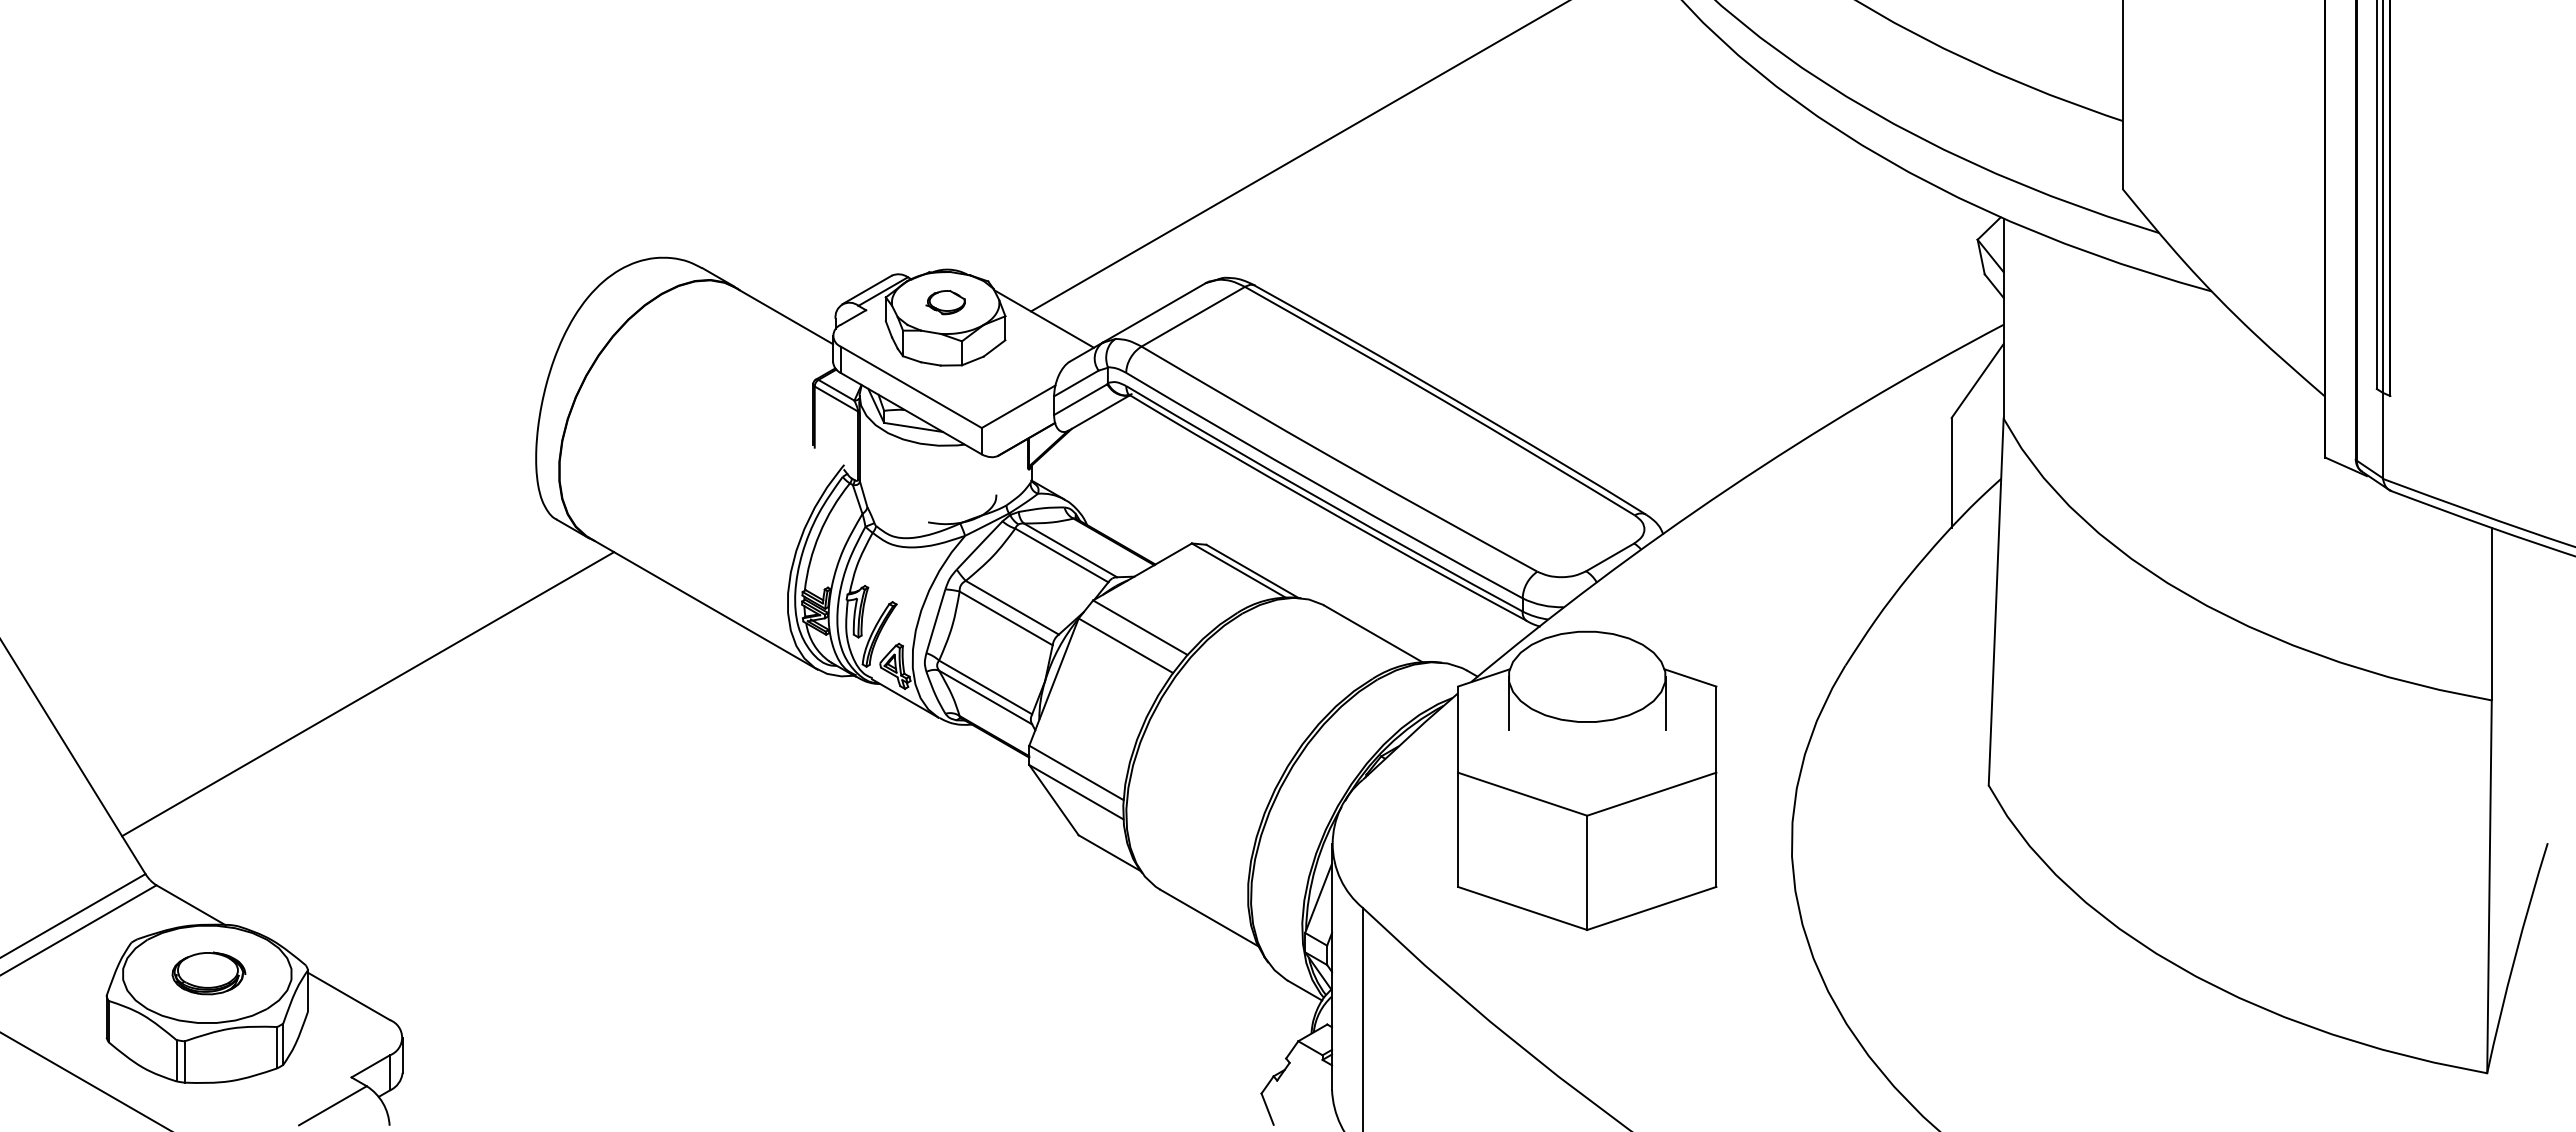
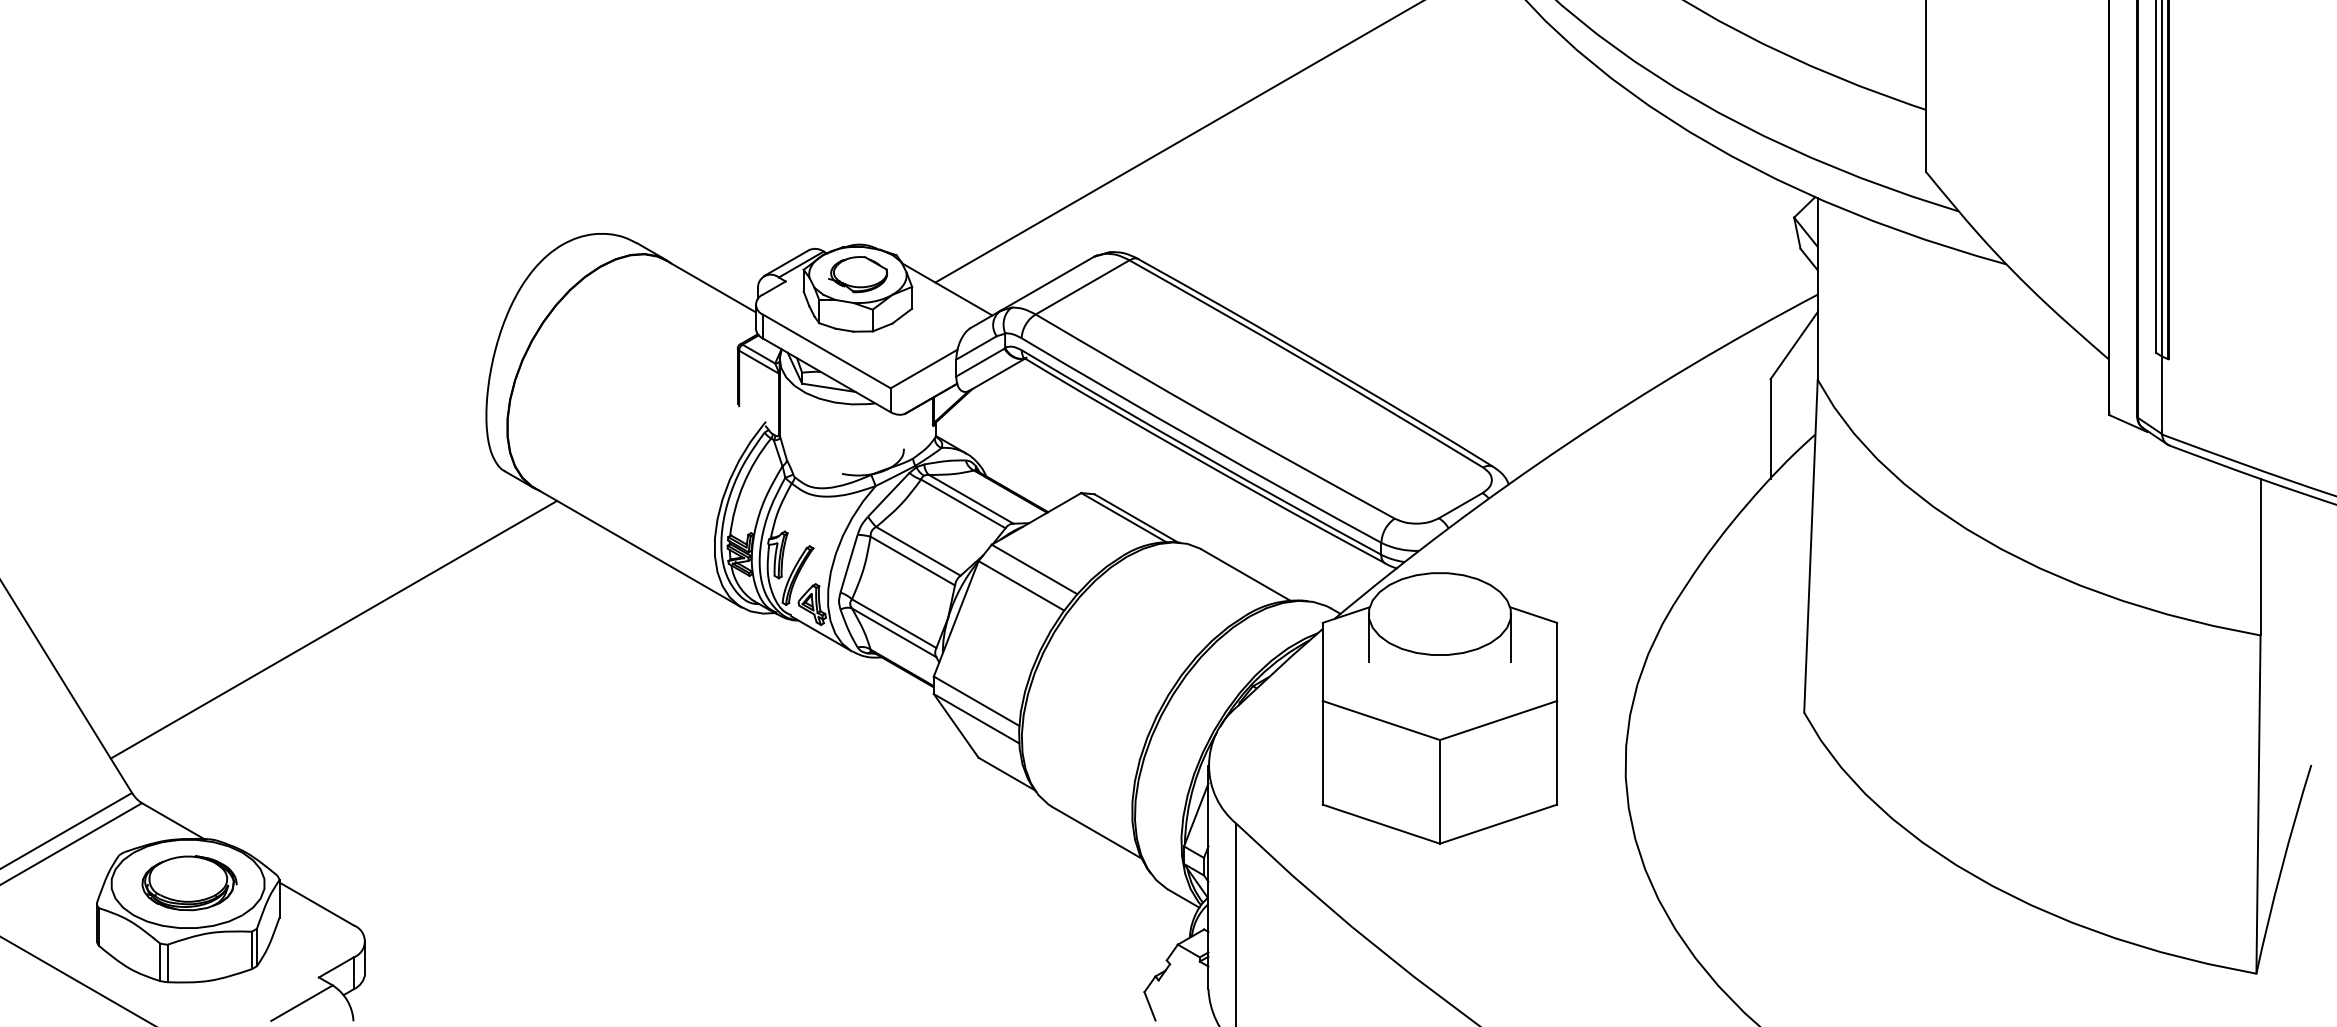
part: (945, 302) -> (857, 274), size x1.67
part: (208, 973) -> (189, 883), size x1.43

